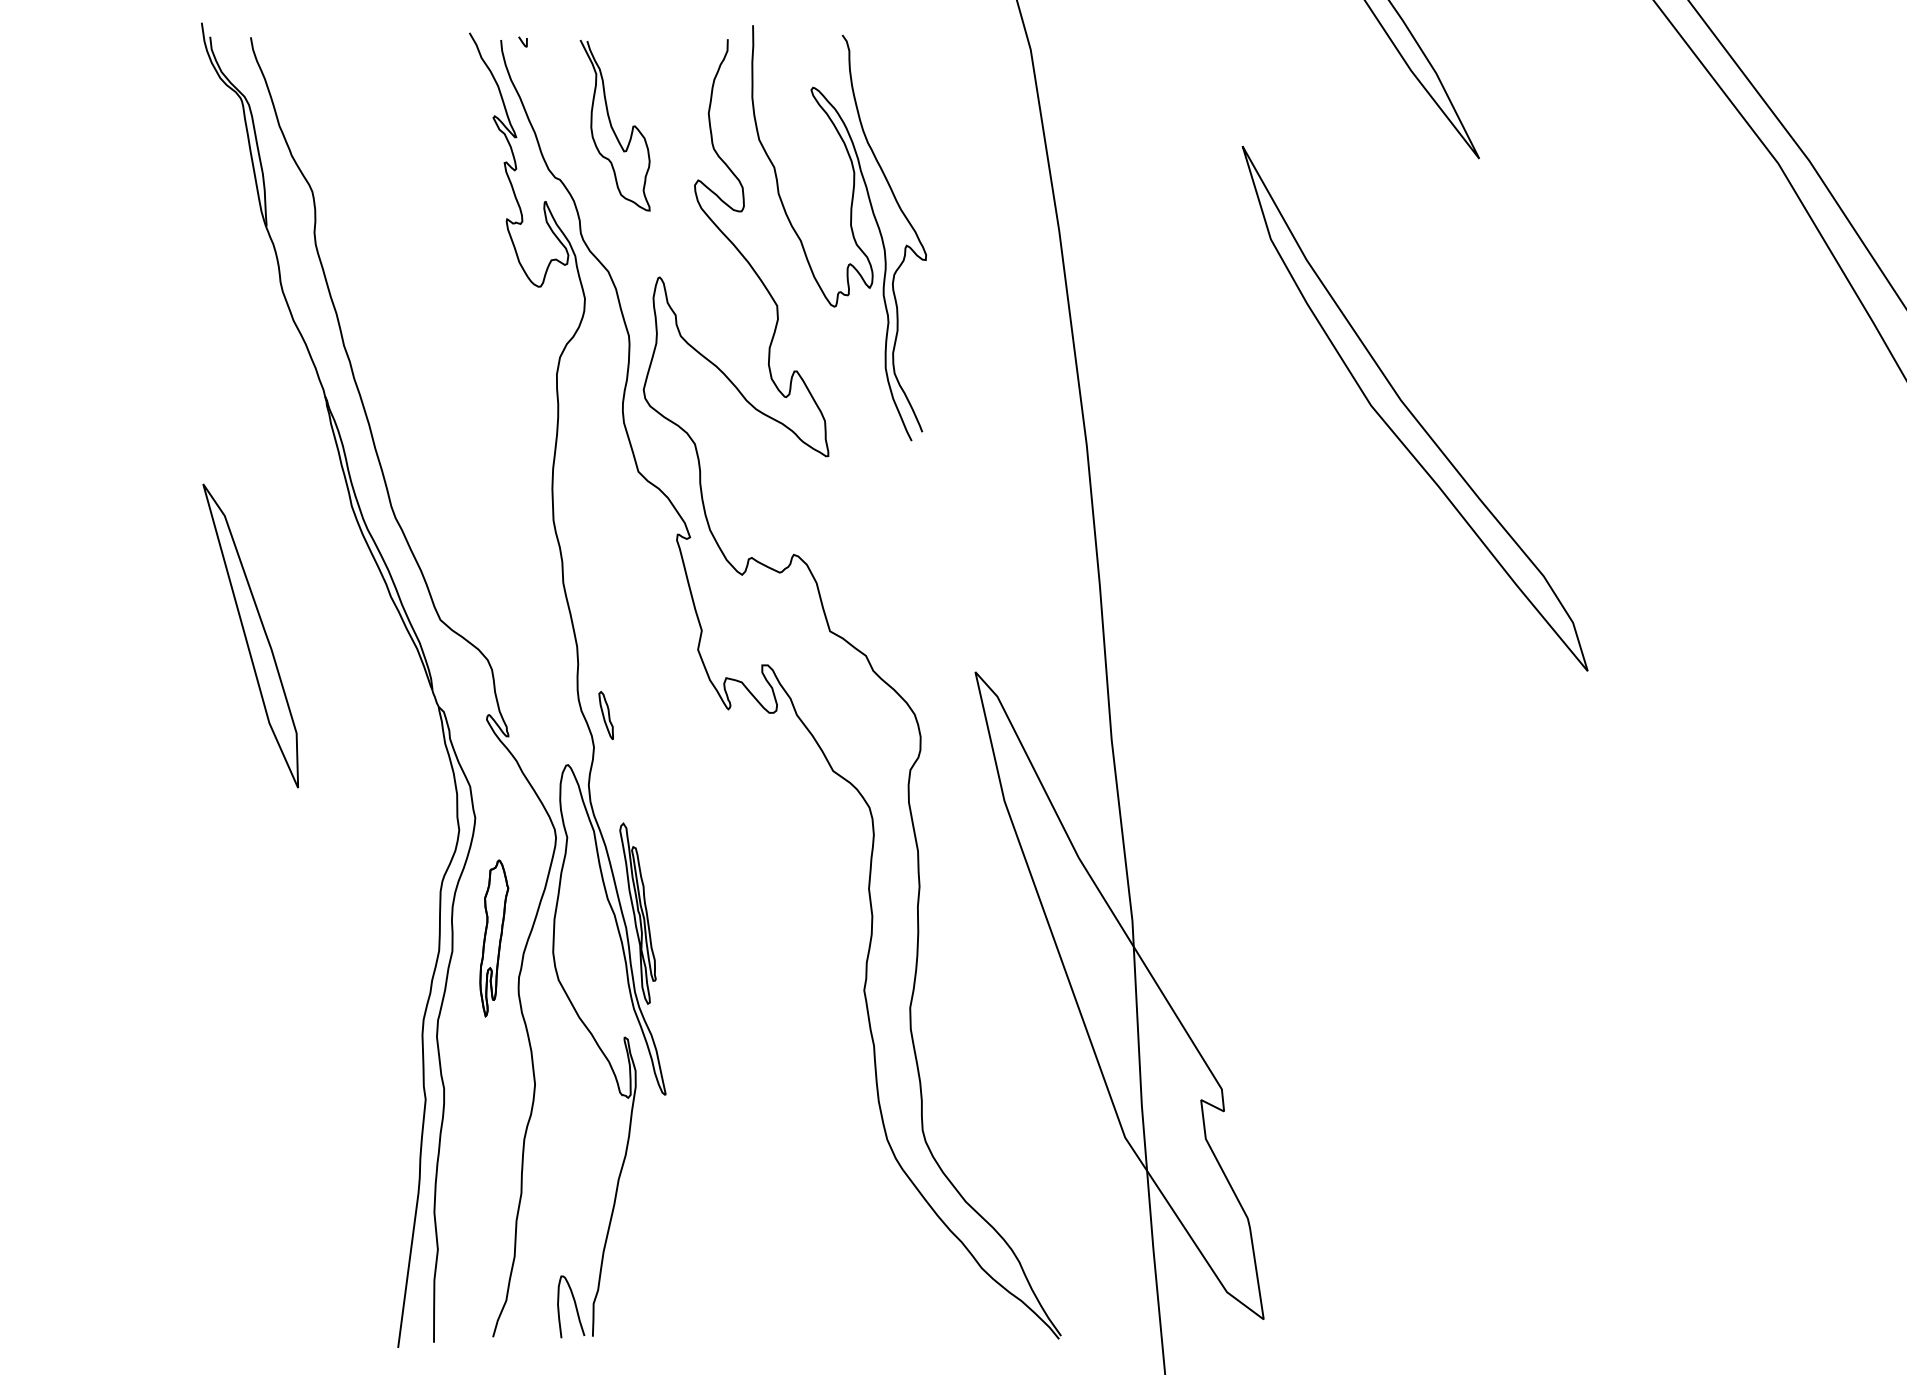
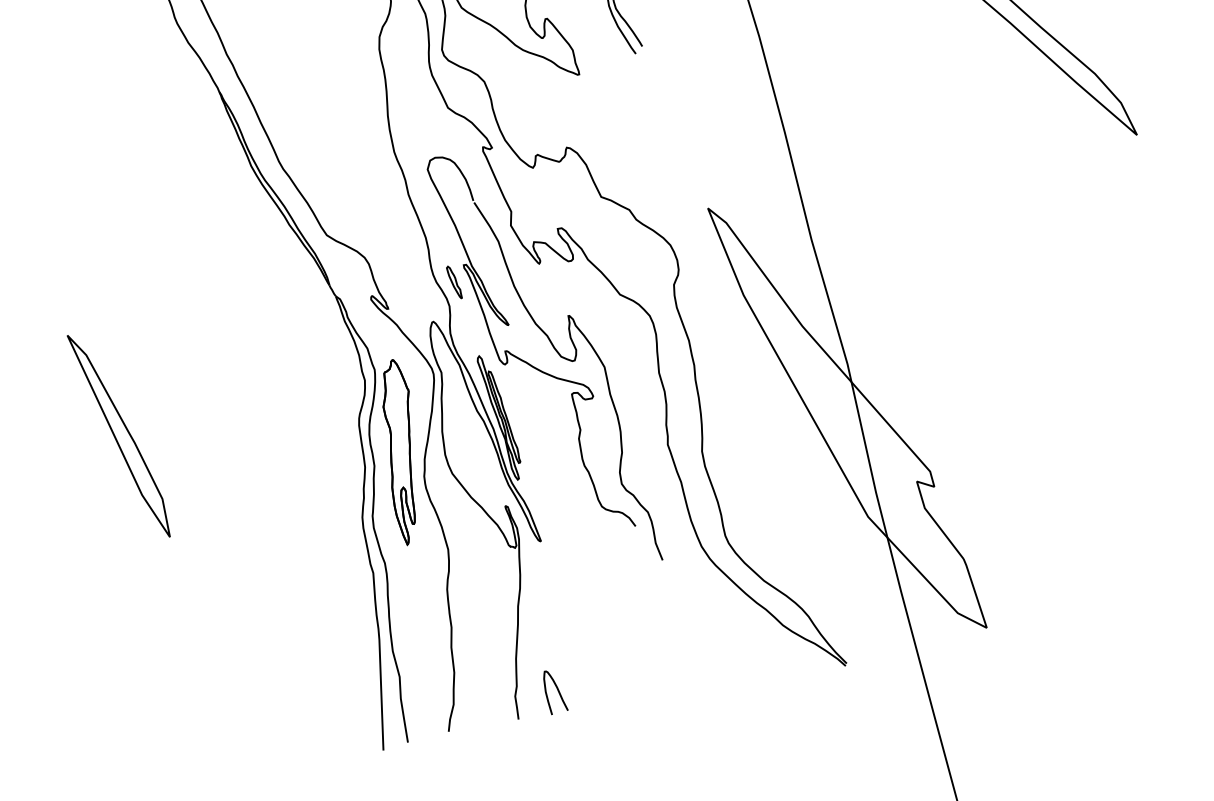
part: (250, 635) -> (118, 435), moved
part: (703, 855) -> (539, 369), added
part: (494, 938) -> (402, 452), size x1.67
curve: (574, 1304) -> (557, 689), moved

